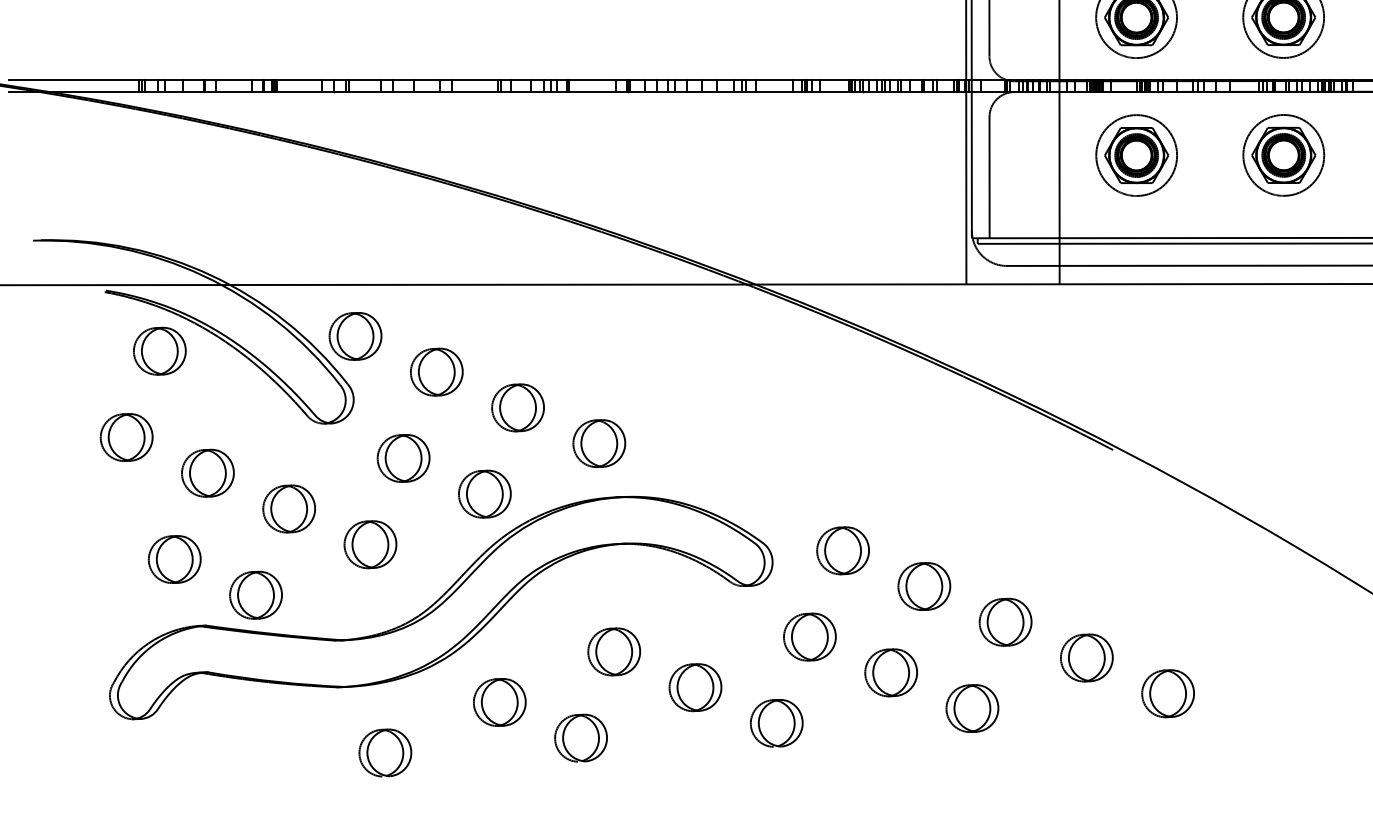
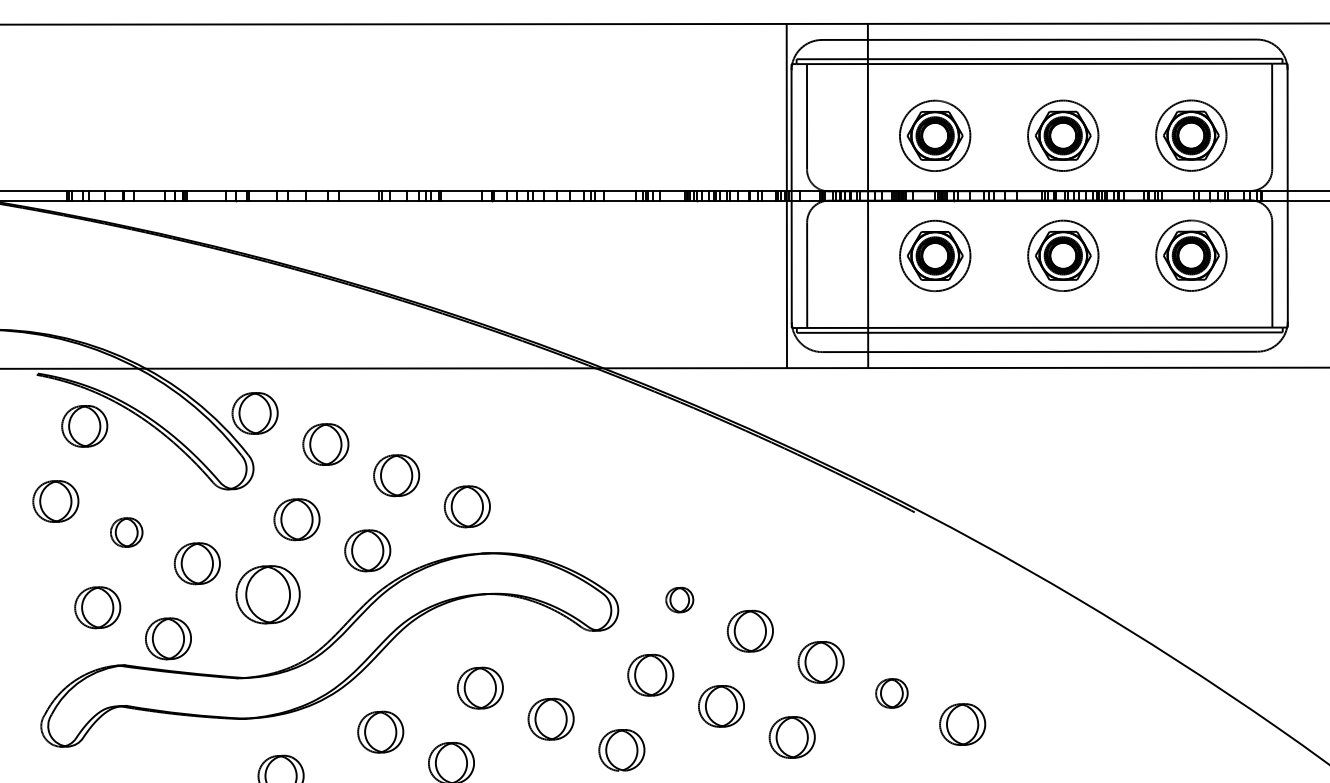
part: (207, 473) -> (126, 532), size x0.7
part: (369, 544) -> (267, 594), size x1.4
part: (842, 550) -> (679, 599), size x0.6
part: (1086, 658) -> (891, 693), size x0.7

